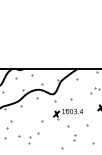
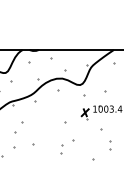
part: (33, 138) -> (66, 146), moved

